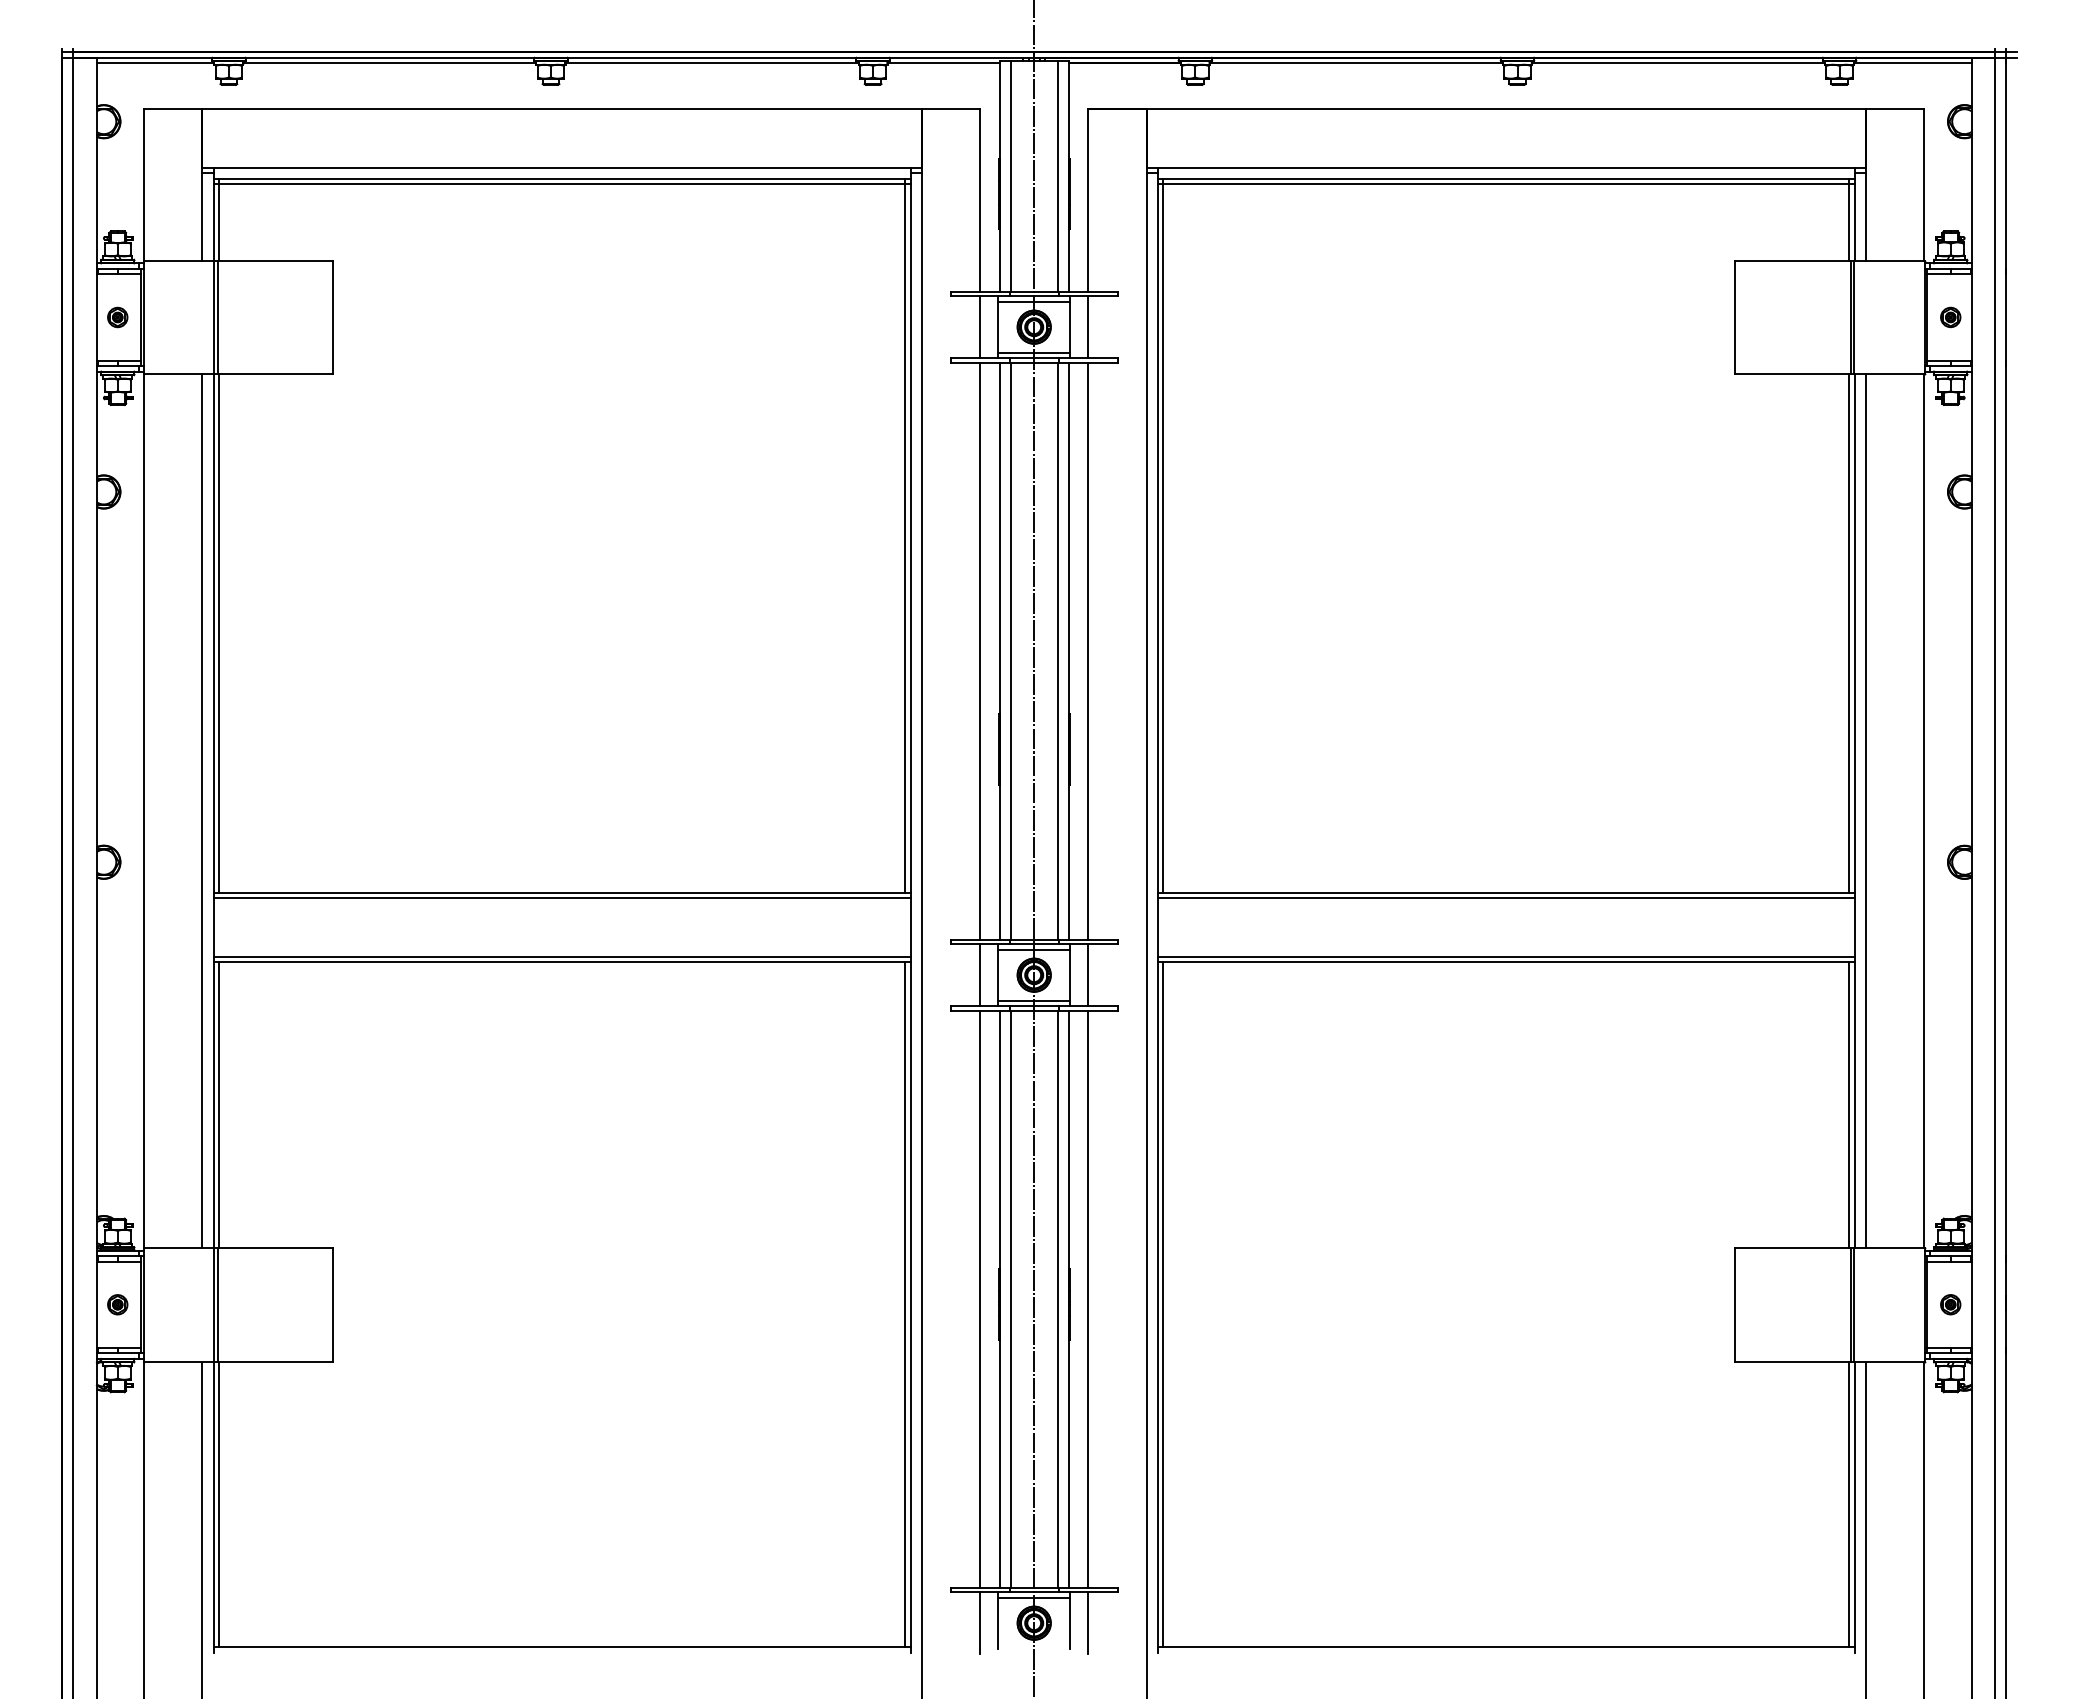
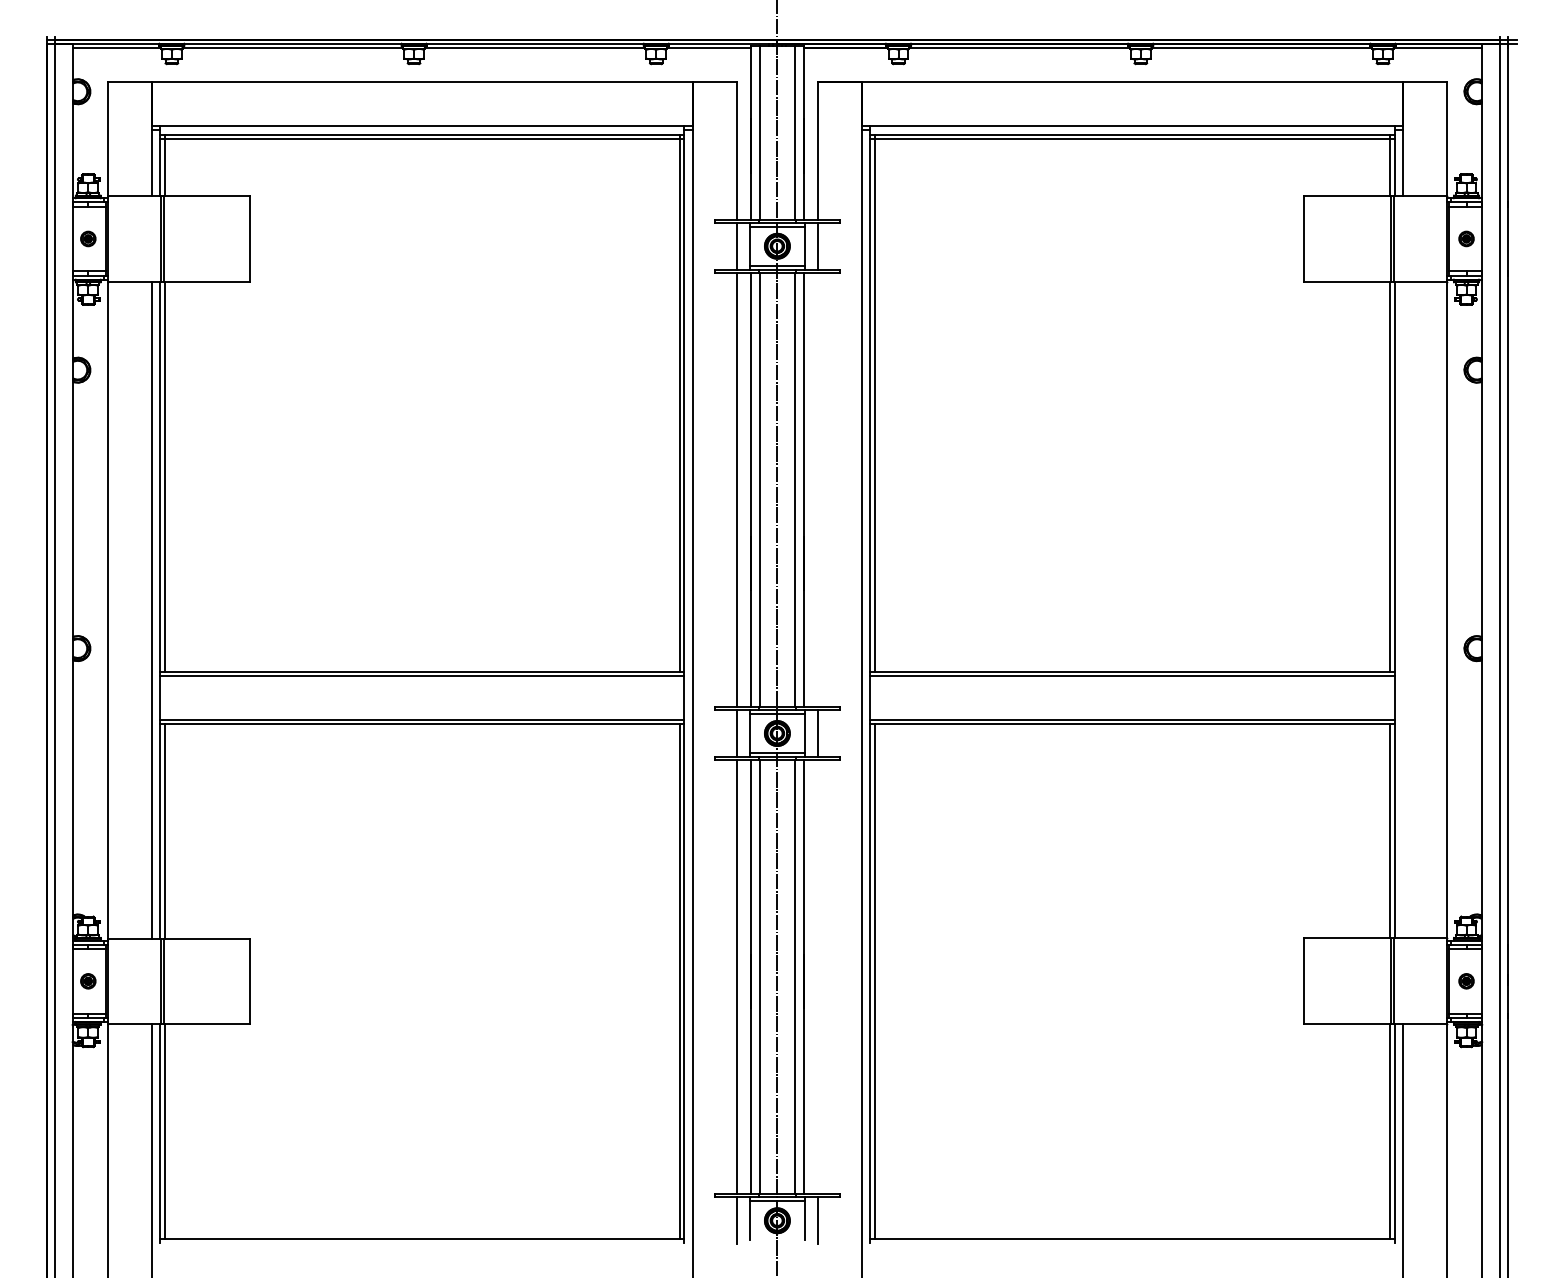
line: (1088, 650) -> (818, 489), removed
line: (1866, 810) -> (1403, 609), removed
line: (1088, 1298) -> (818, 976), removed

